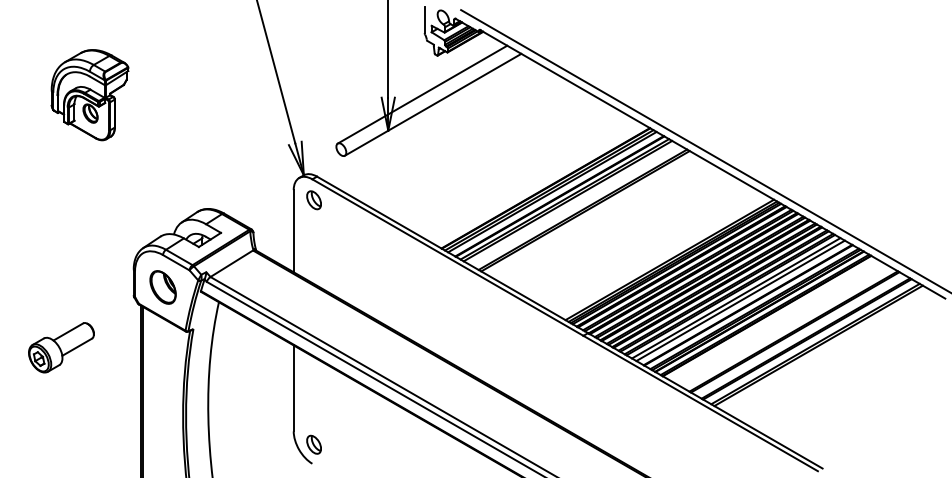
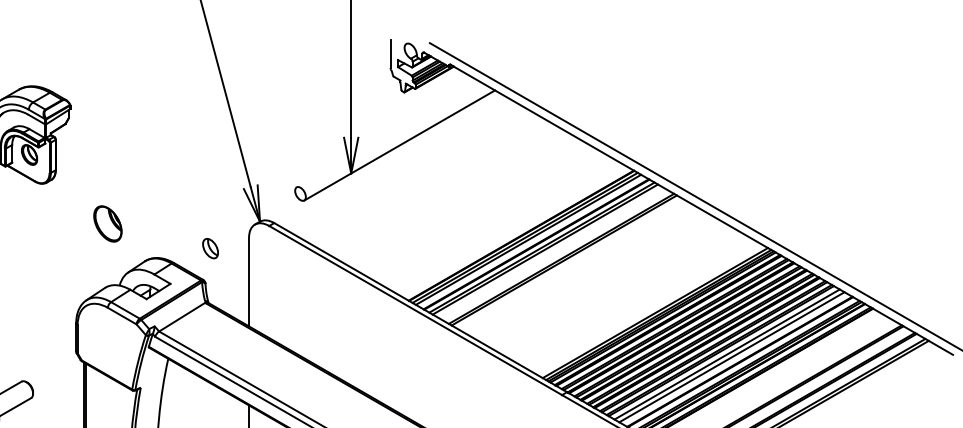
line: (422, 94) -> (388, 134), removed
part: (313, 200) -> (209, 248), moved
part: (162, 287) -> (107, 224), moved

